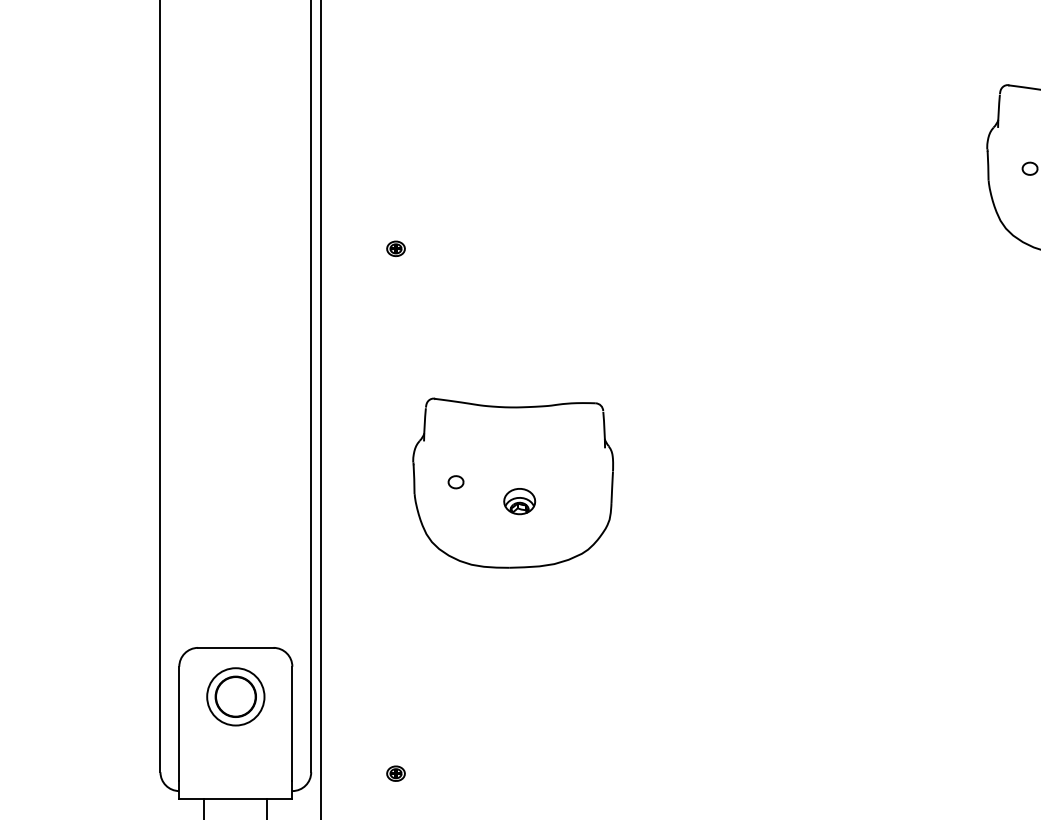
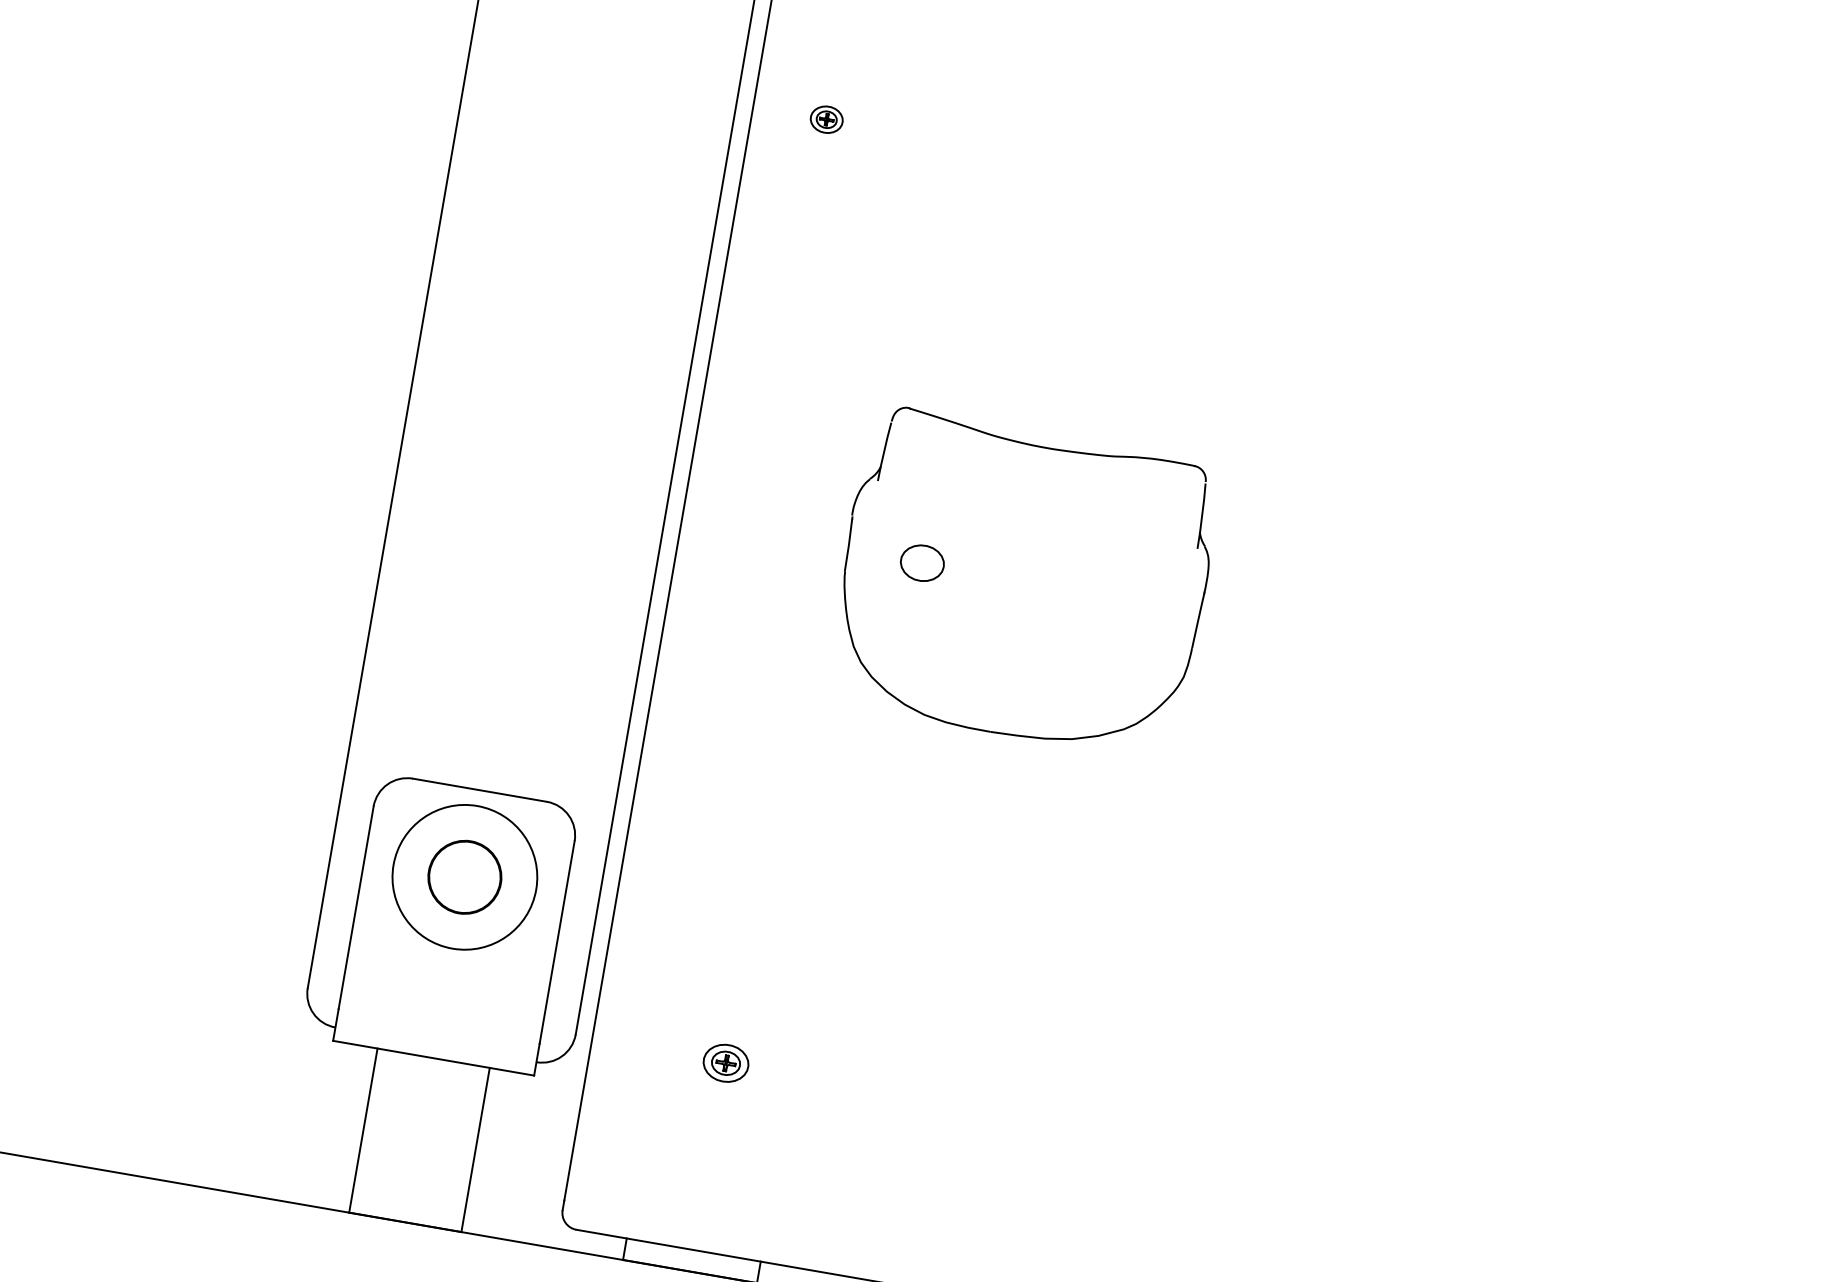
part: (395, 248) -> (825, 118), moved
part: (455, 482) -> (921, 563), size x1.6
part: (519, 501) -> (1029, 617), removed
circle: (235, 696) -> (464, 876), size x1.4
part: (395, 773) -> (725, 1062), size x1.4

